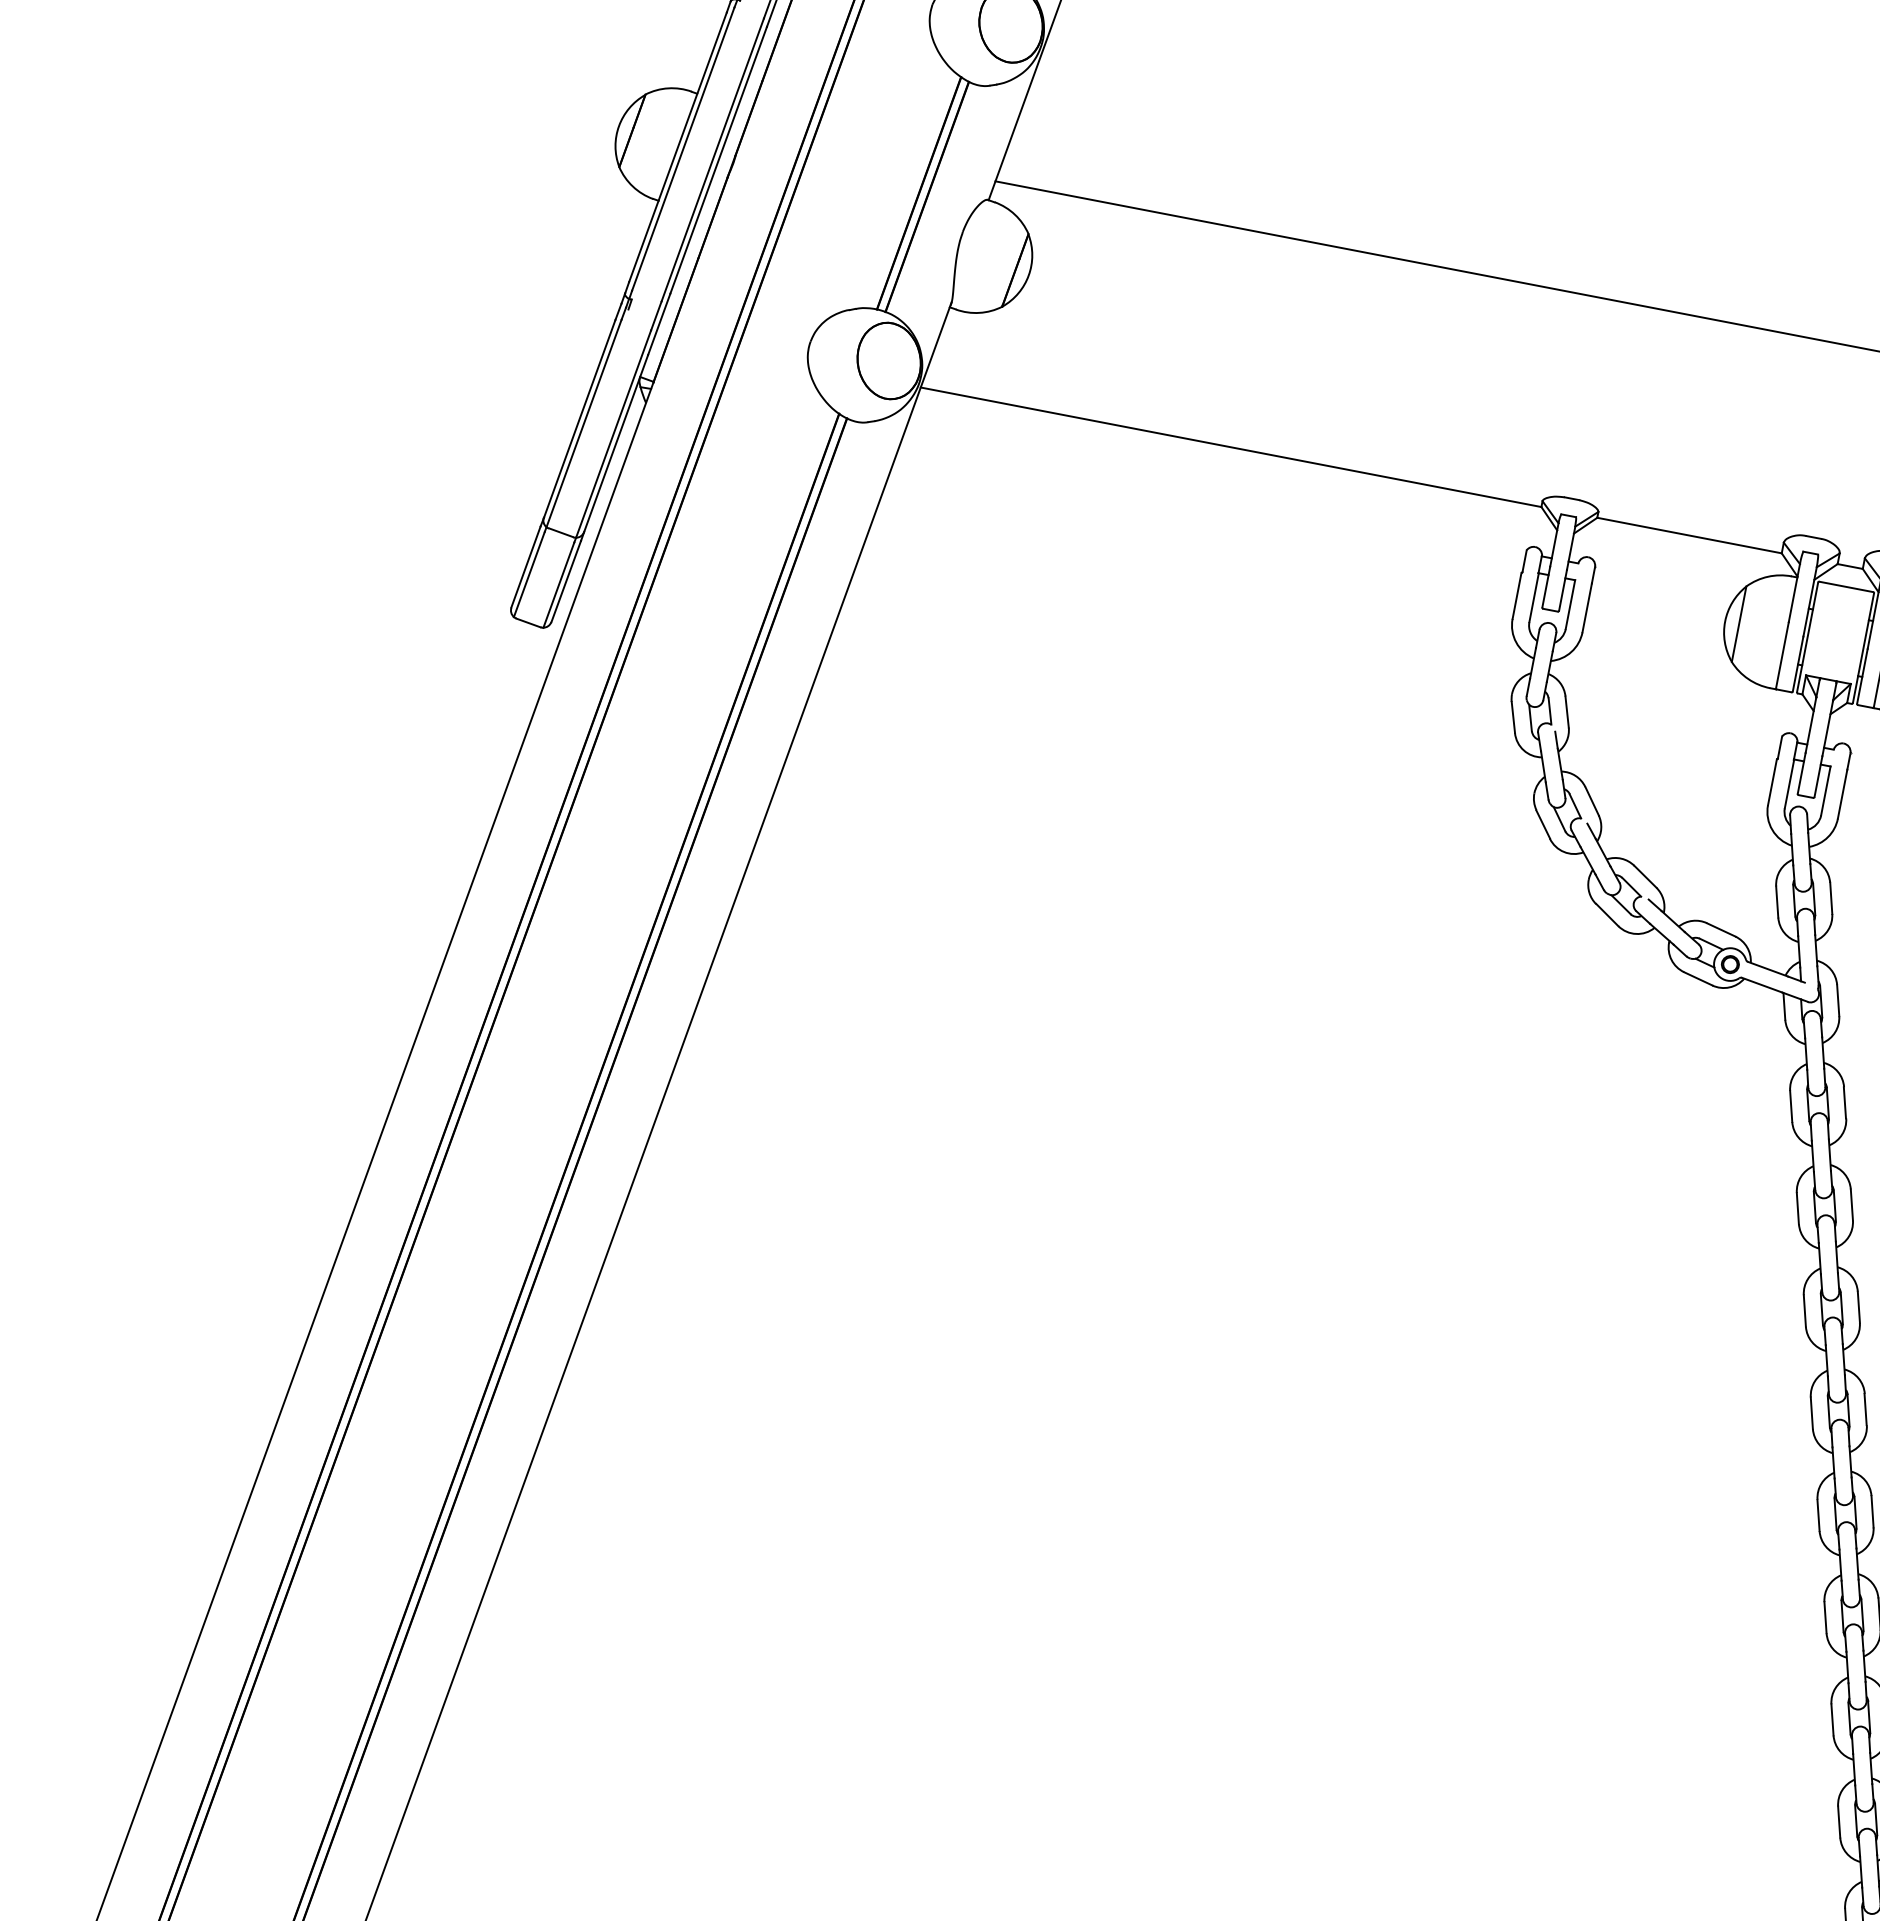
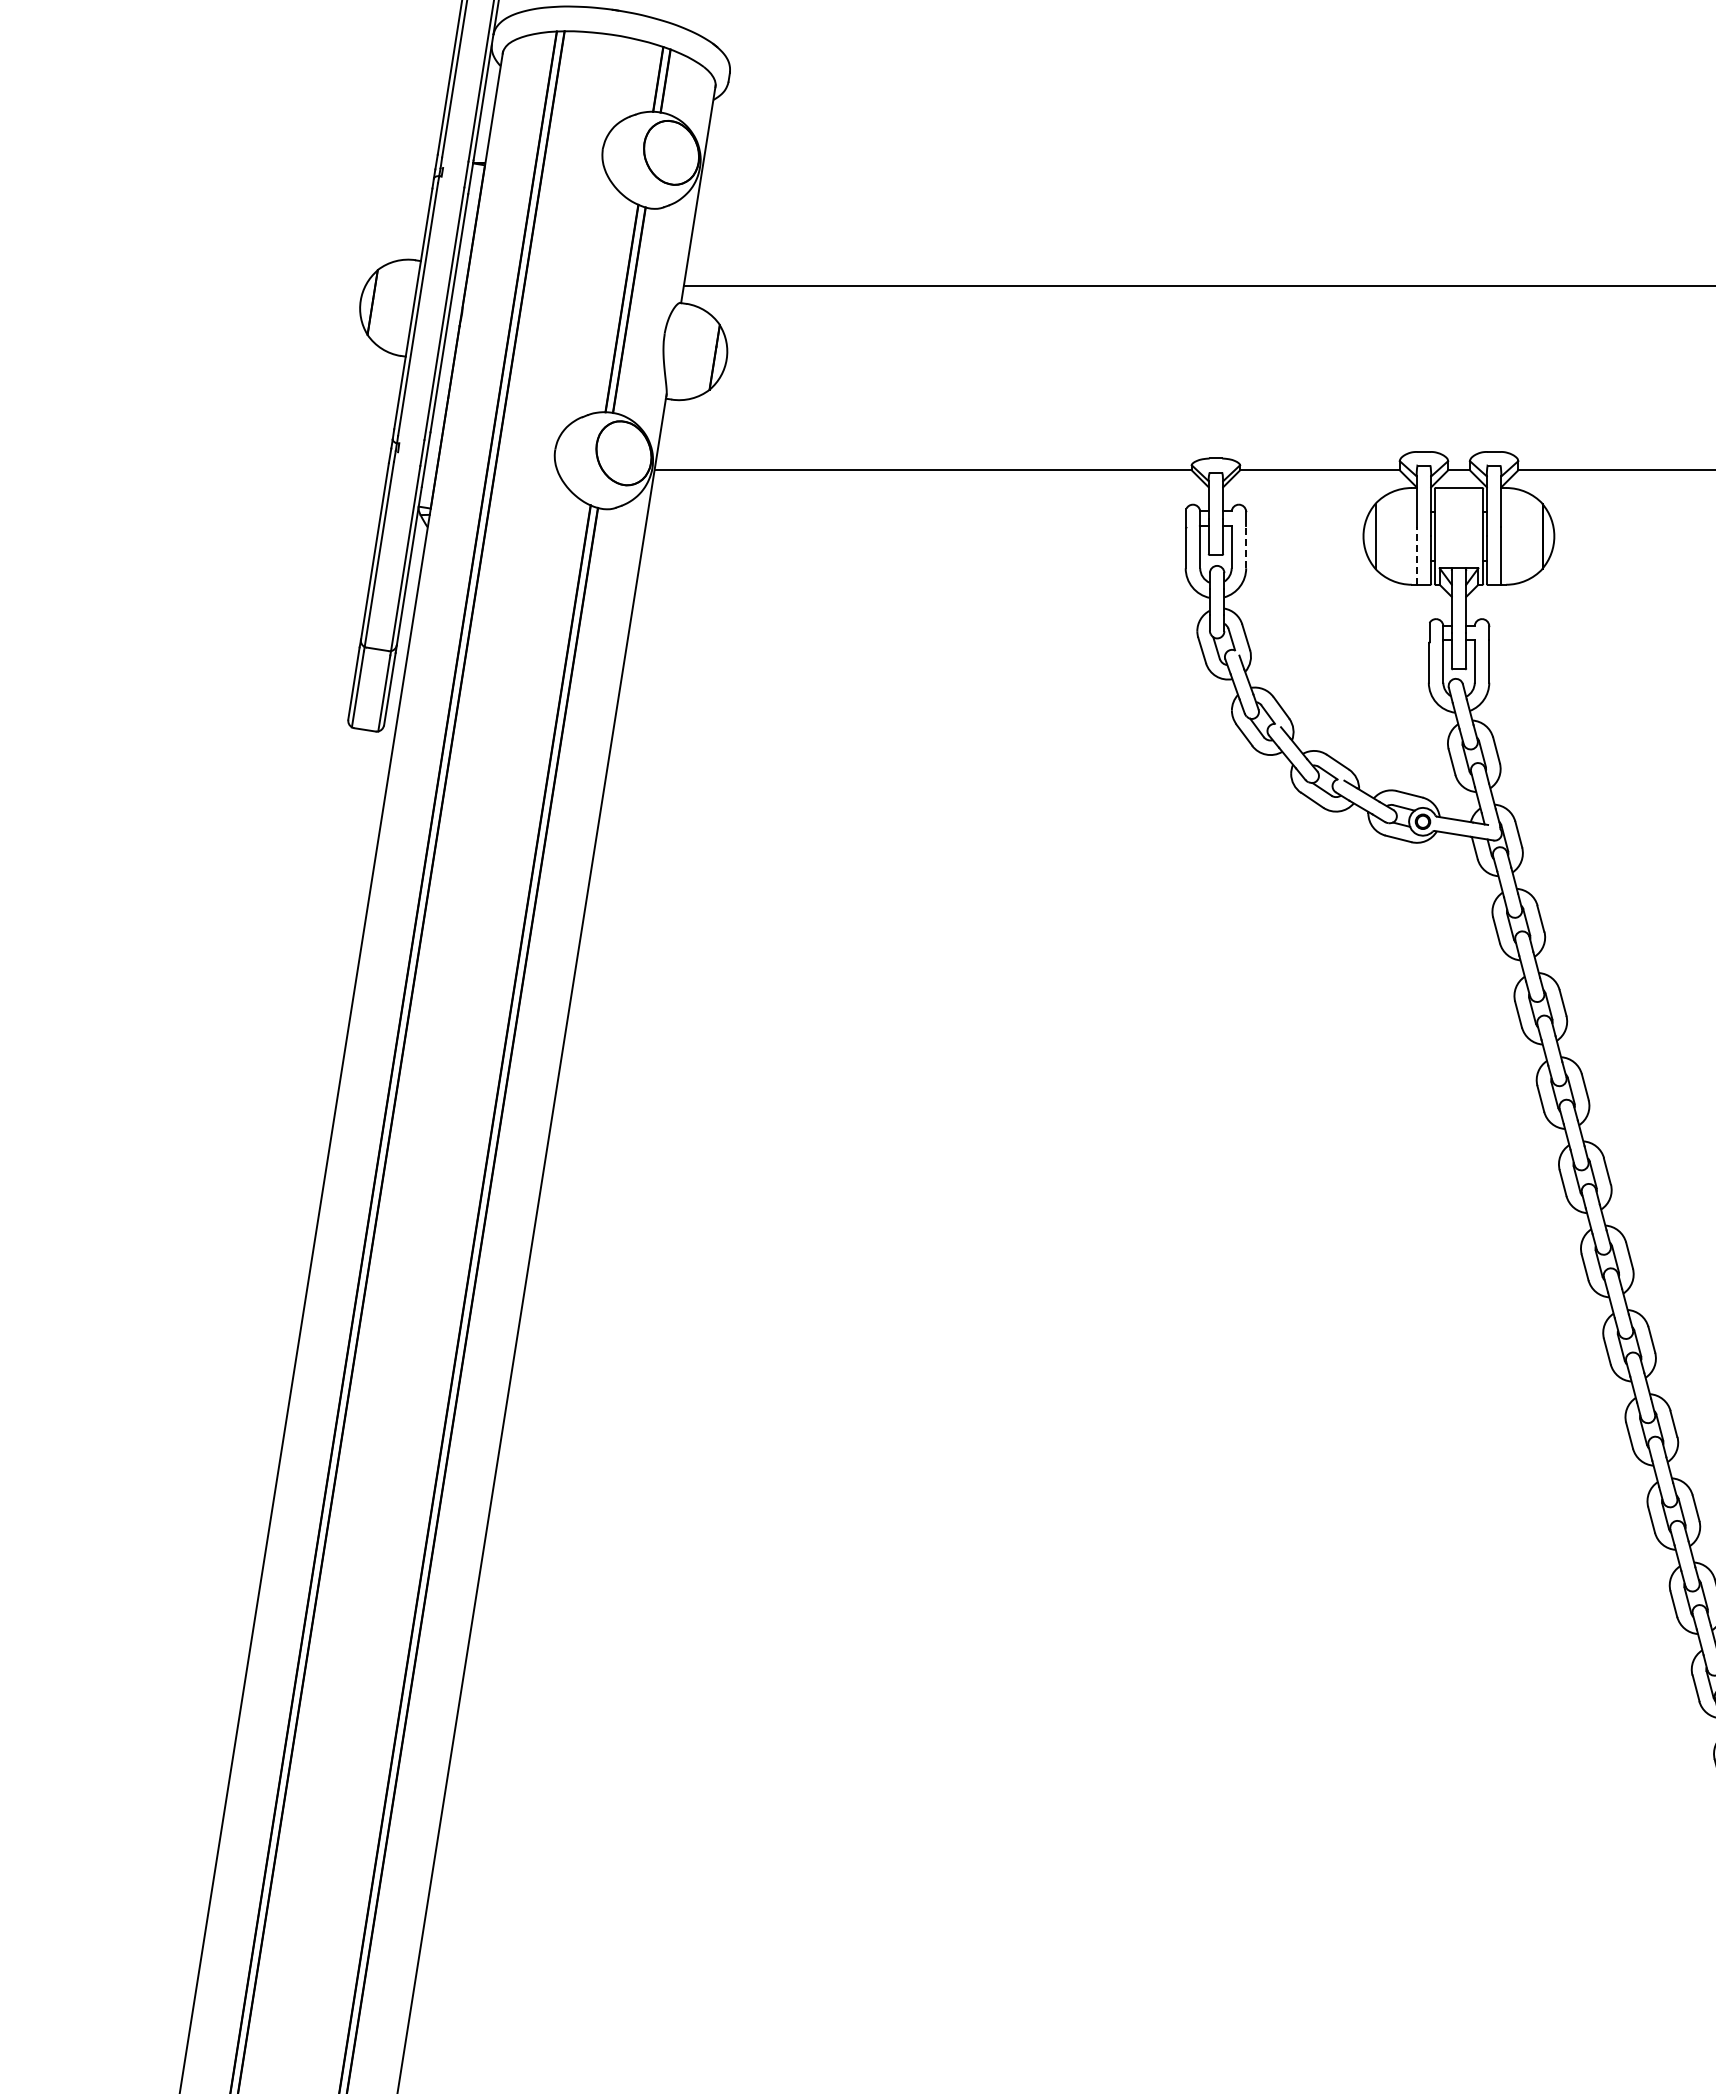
line: (1587, 607) -> (1246, 546), solid -> dashed
line: (1782, 655) -> (1416, 555), solid -> dashed

